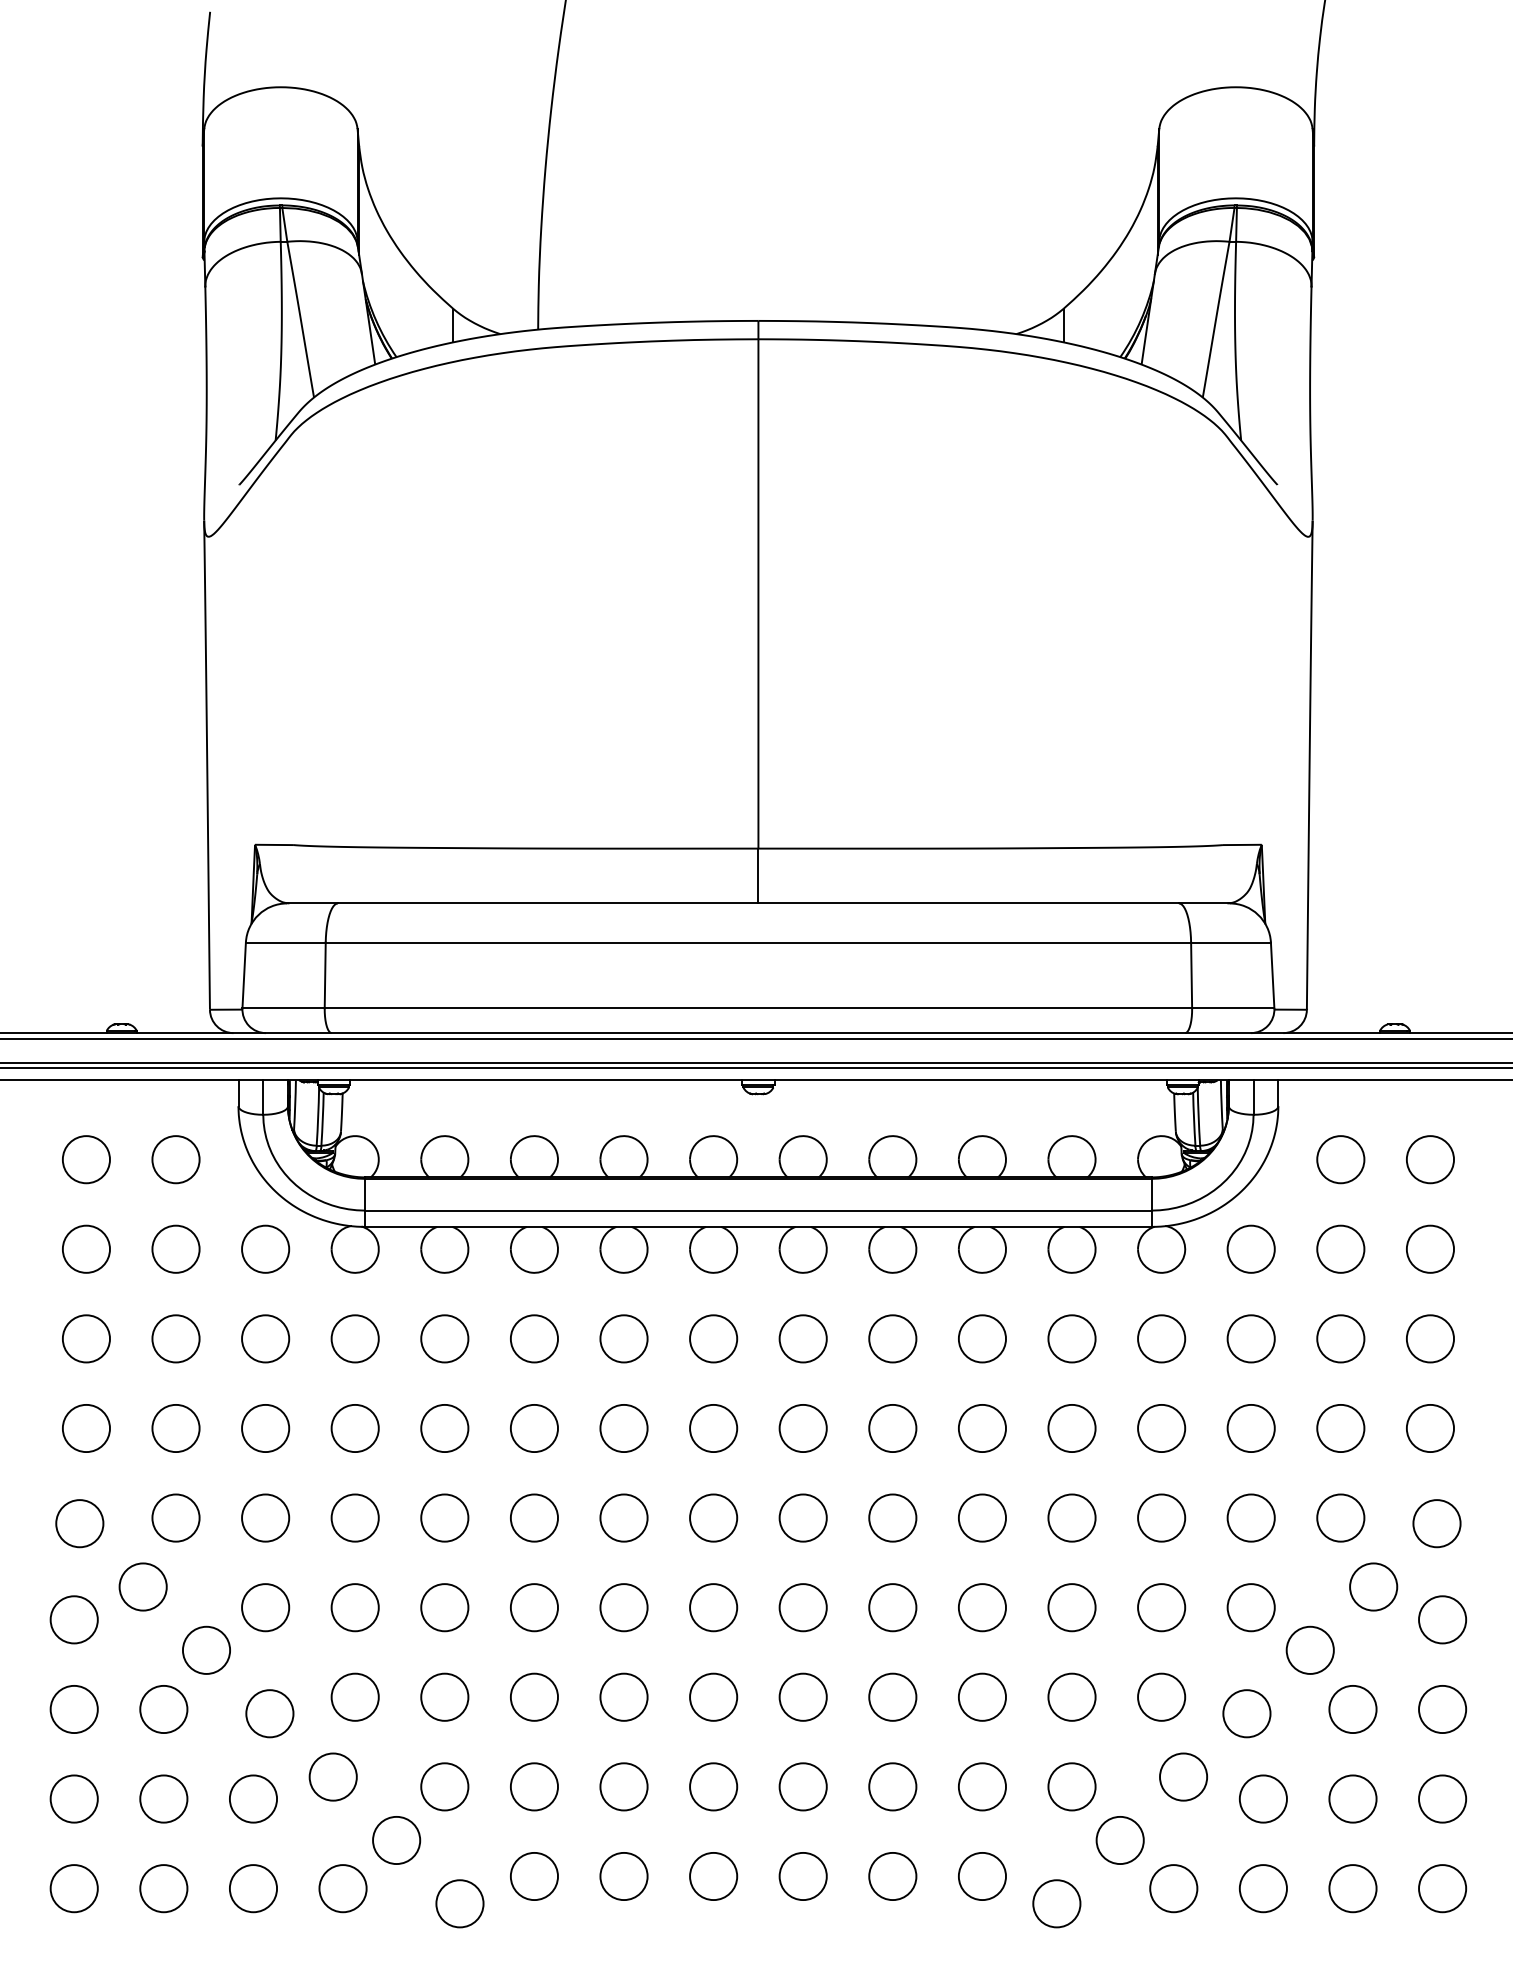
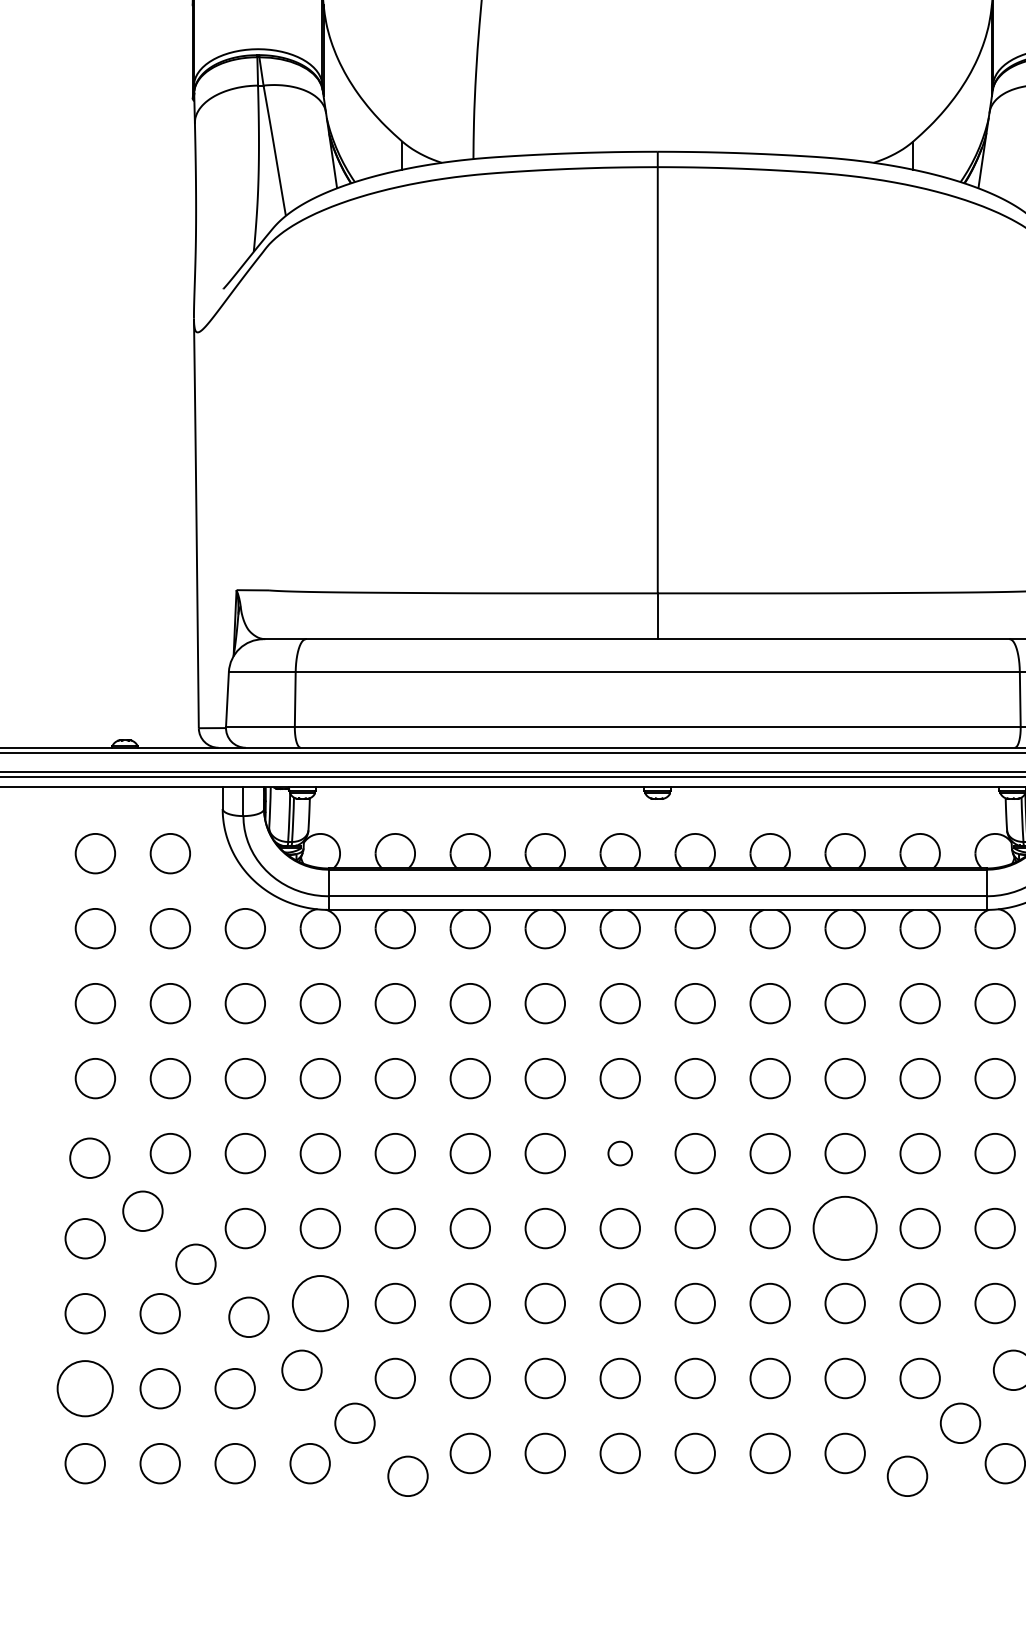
circle: (713, 1517) -> (620, 1153), size x0.6
circle: (982, 1607) -> (845, 1228), size x1.6
circle: (354, 1696) -> (319, 1302), size x1.4
circle: (73, 1798) -> (84, 1388), size x1.4

